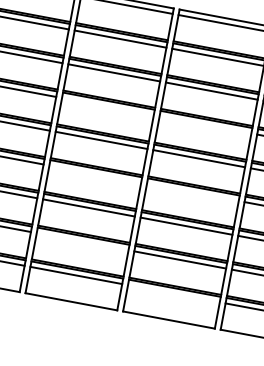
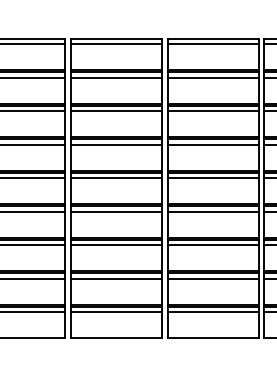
line: (107, 106) -> (115, 144), added
line: (204, 124) -> (212, 144), added
line: (94, 173) -> (115, 211), added
line: (192, 192) -> (212, 211), added
line: (81, 241) -> (115, 278), added
line: (173, 293) -> (212, 312), added

